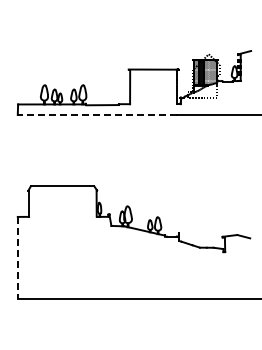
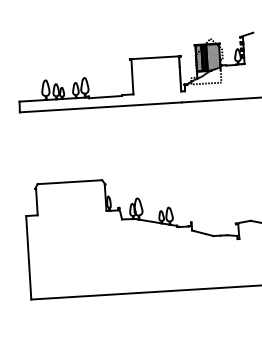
line: (97, 114) -> (100, 106), dashed -> solid
line: (17, 258) -> (28, 258), dashed -> solid

